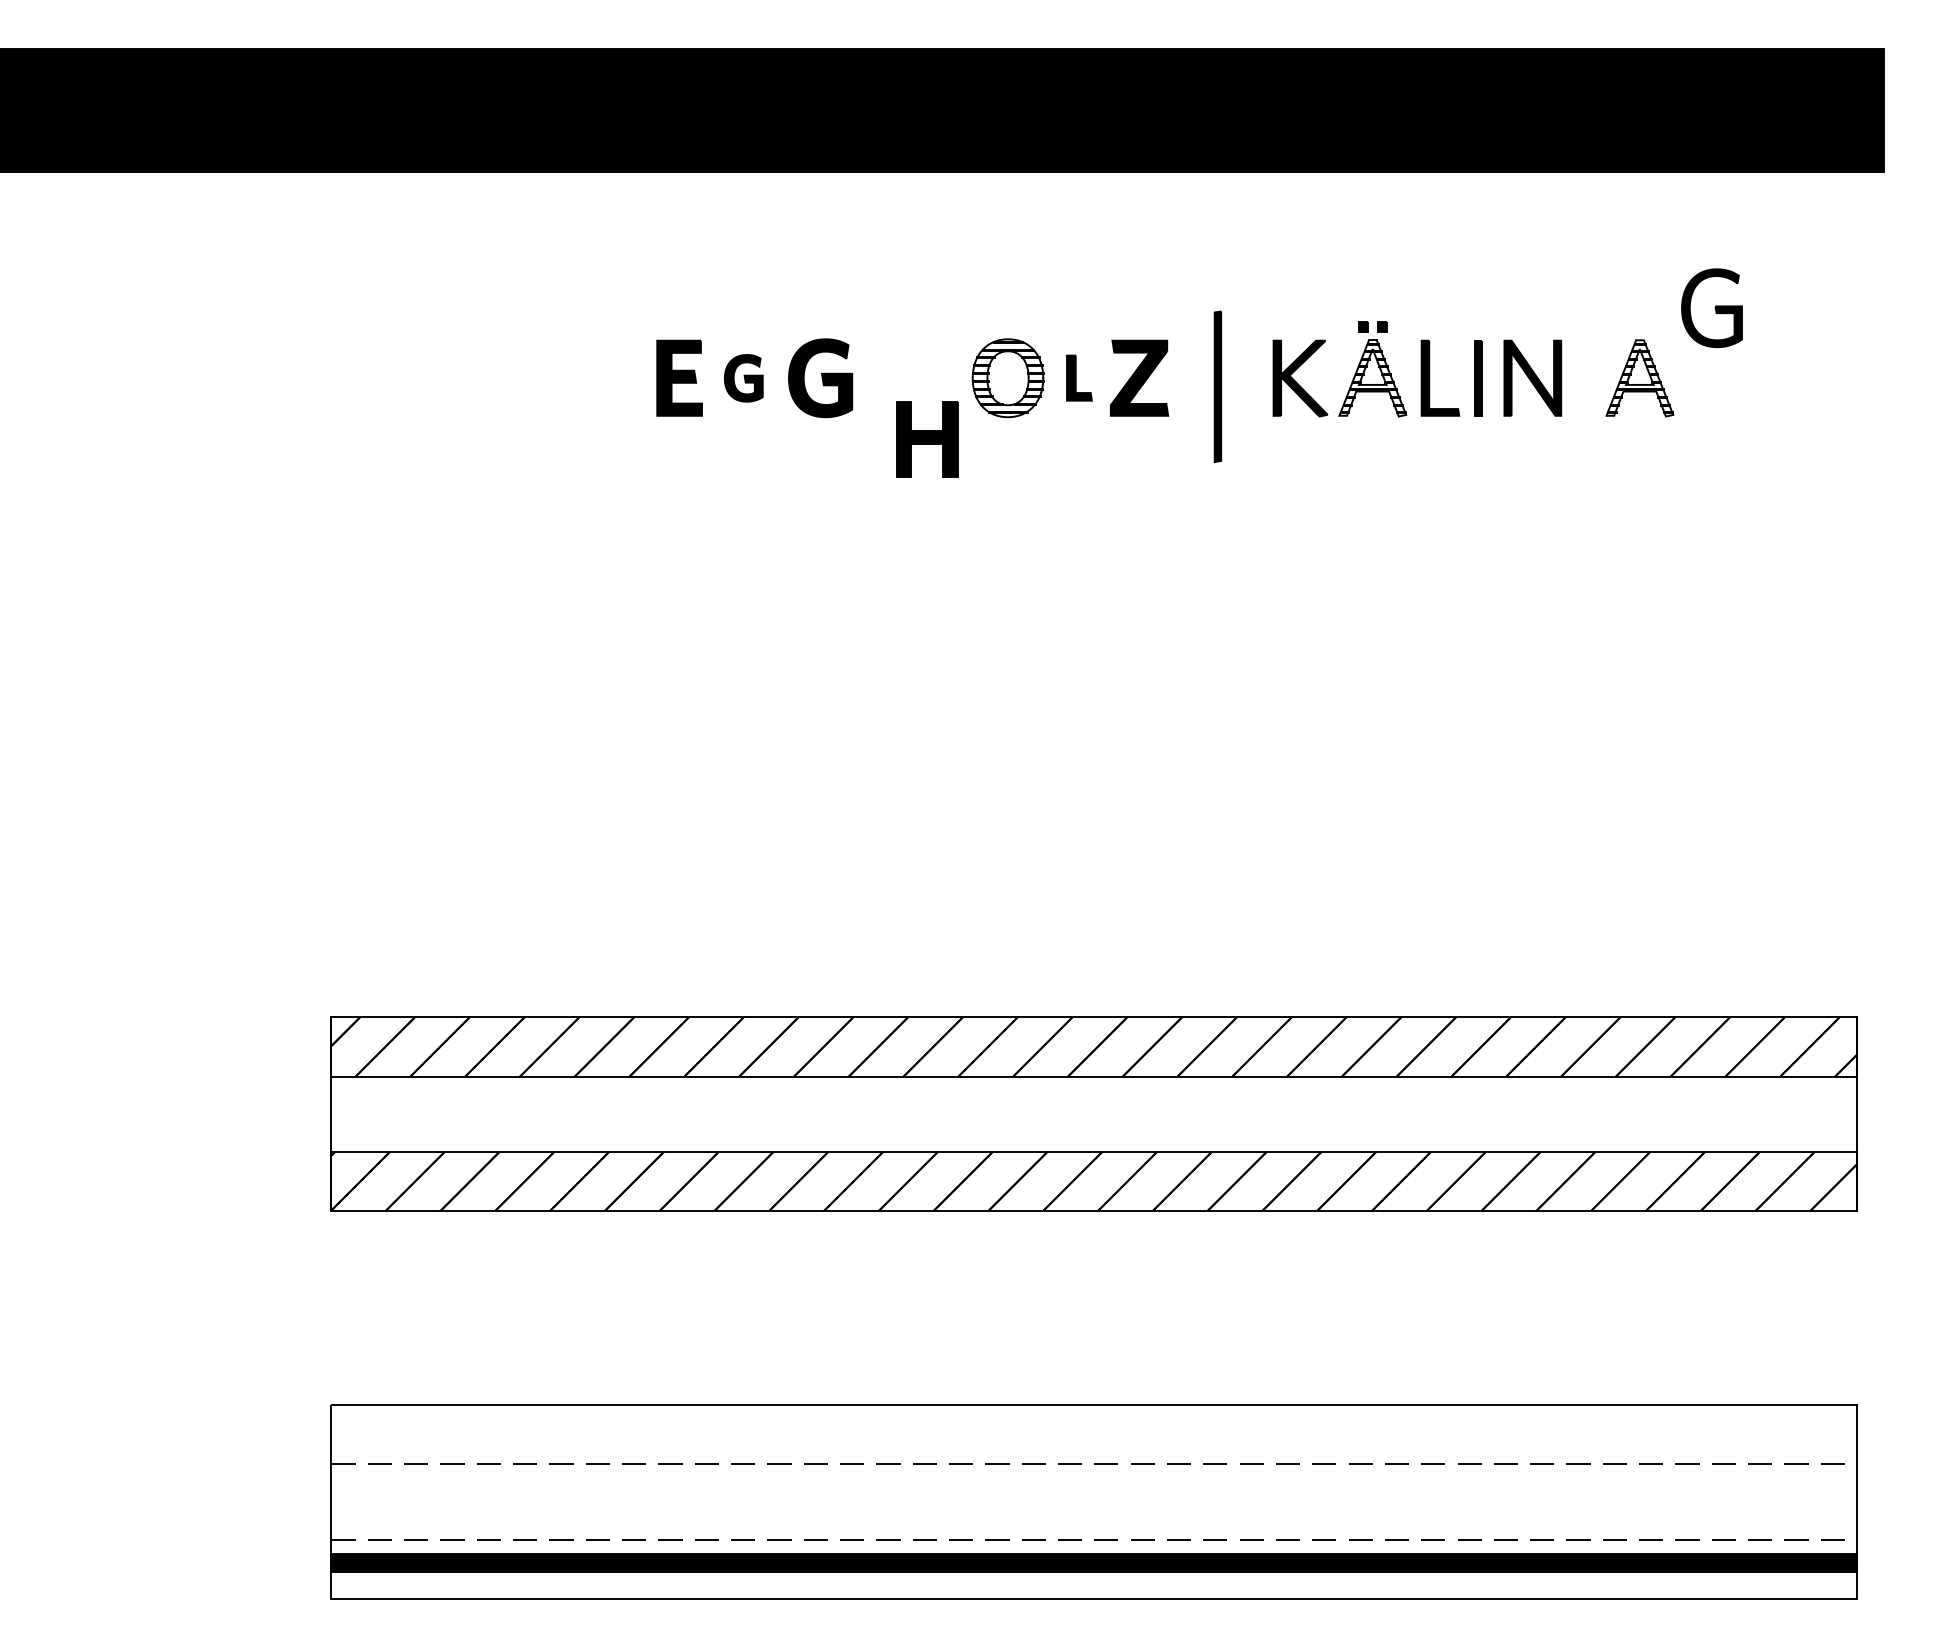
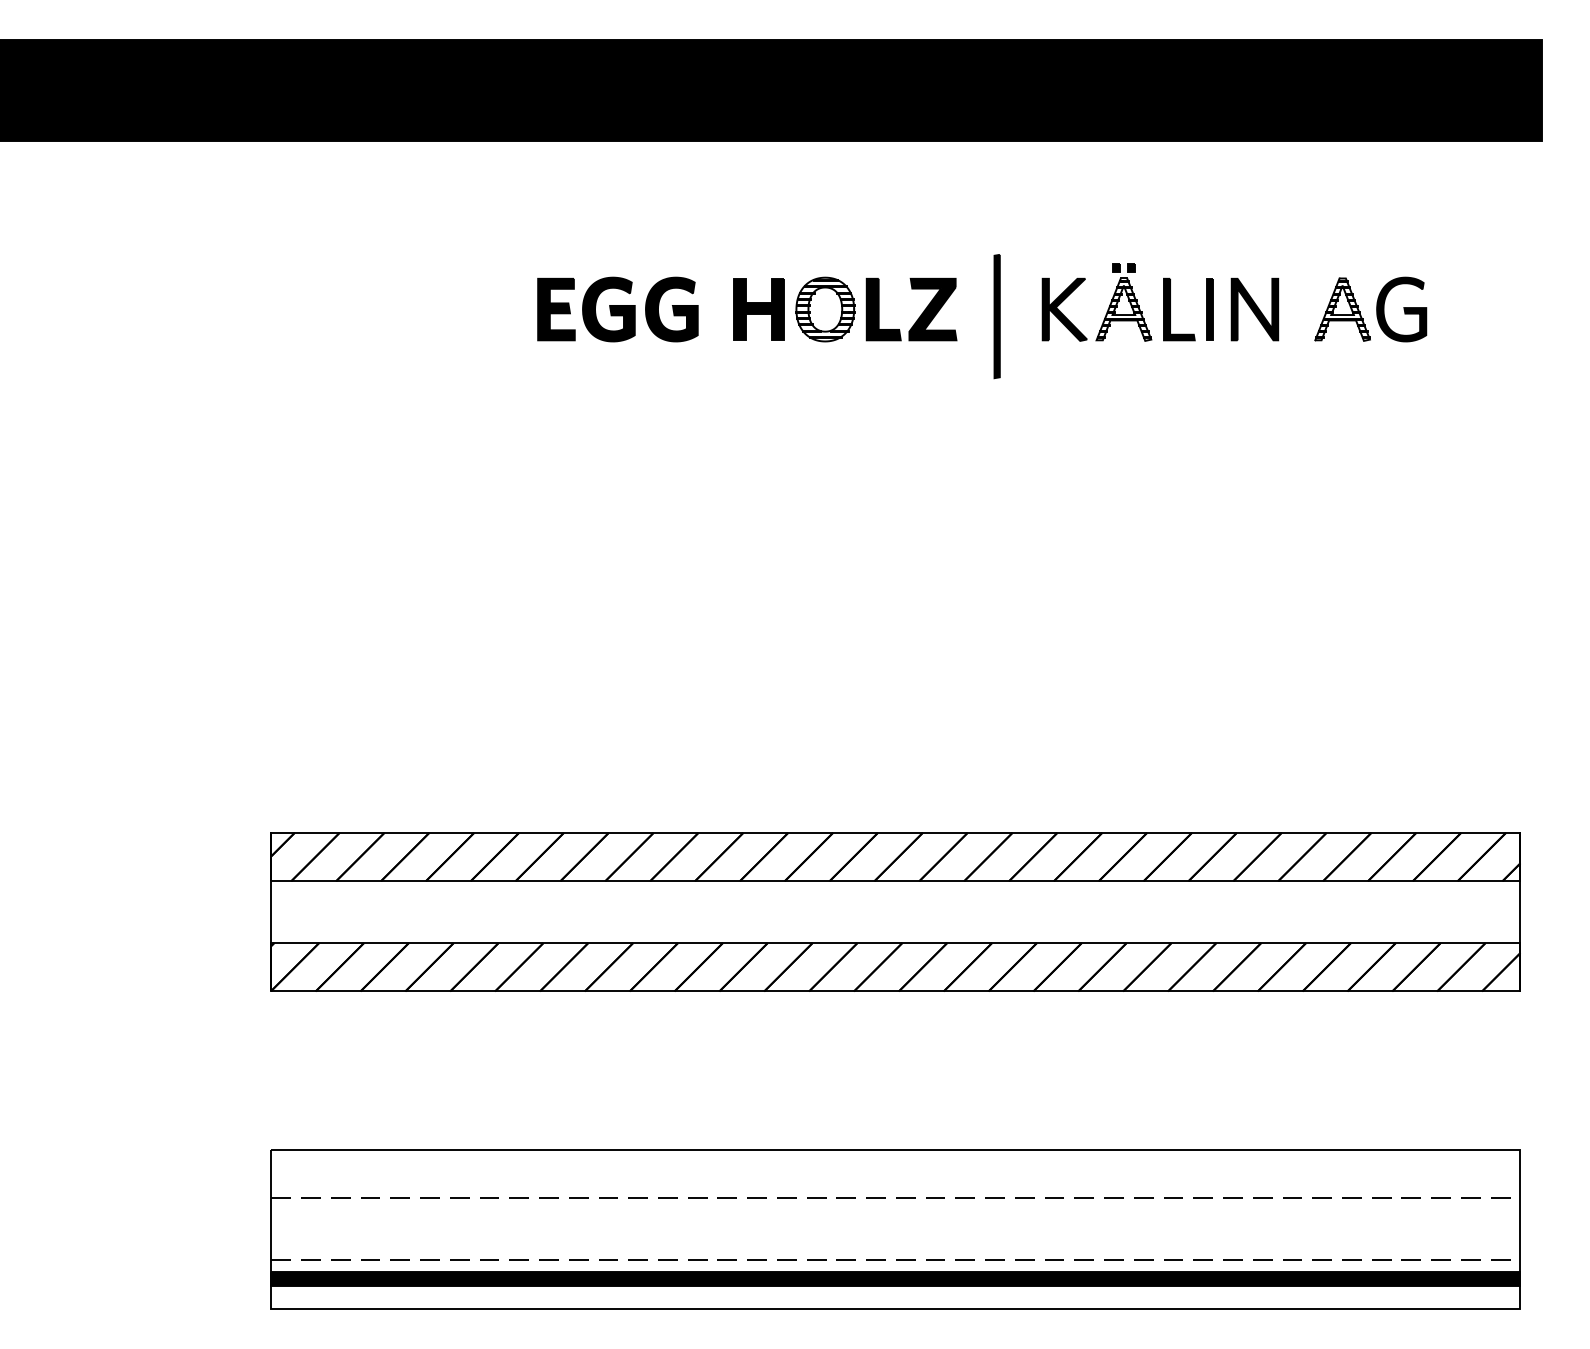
part: (1711, 308) -> (1401, 309), moved
part: (1079, 377) -> (883, 308), size x1.67
part: (743, 378) -> (608, 309), size x1.67
part: (927, 439) -> (759, 309), moved

